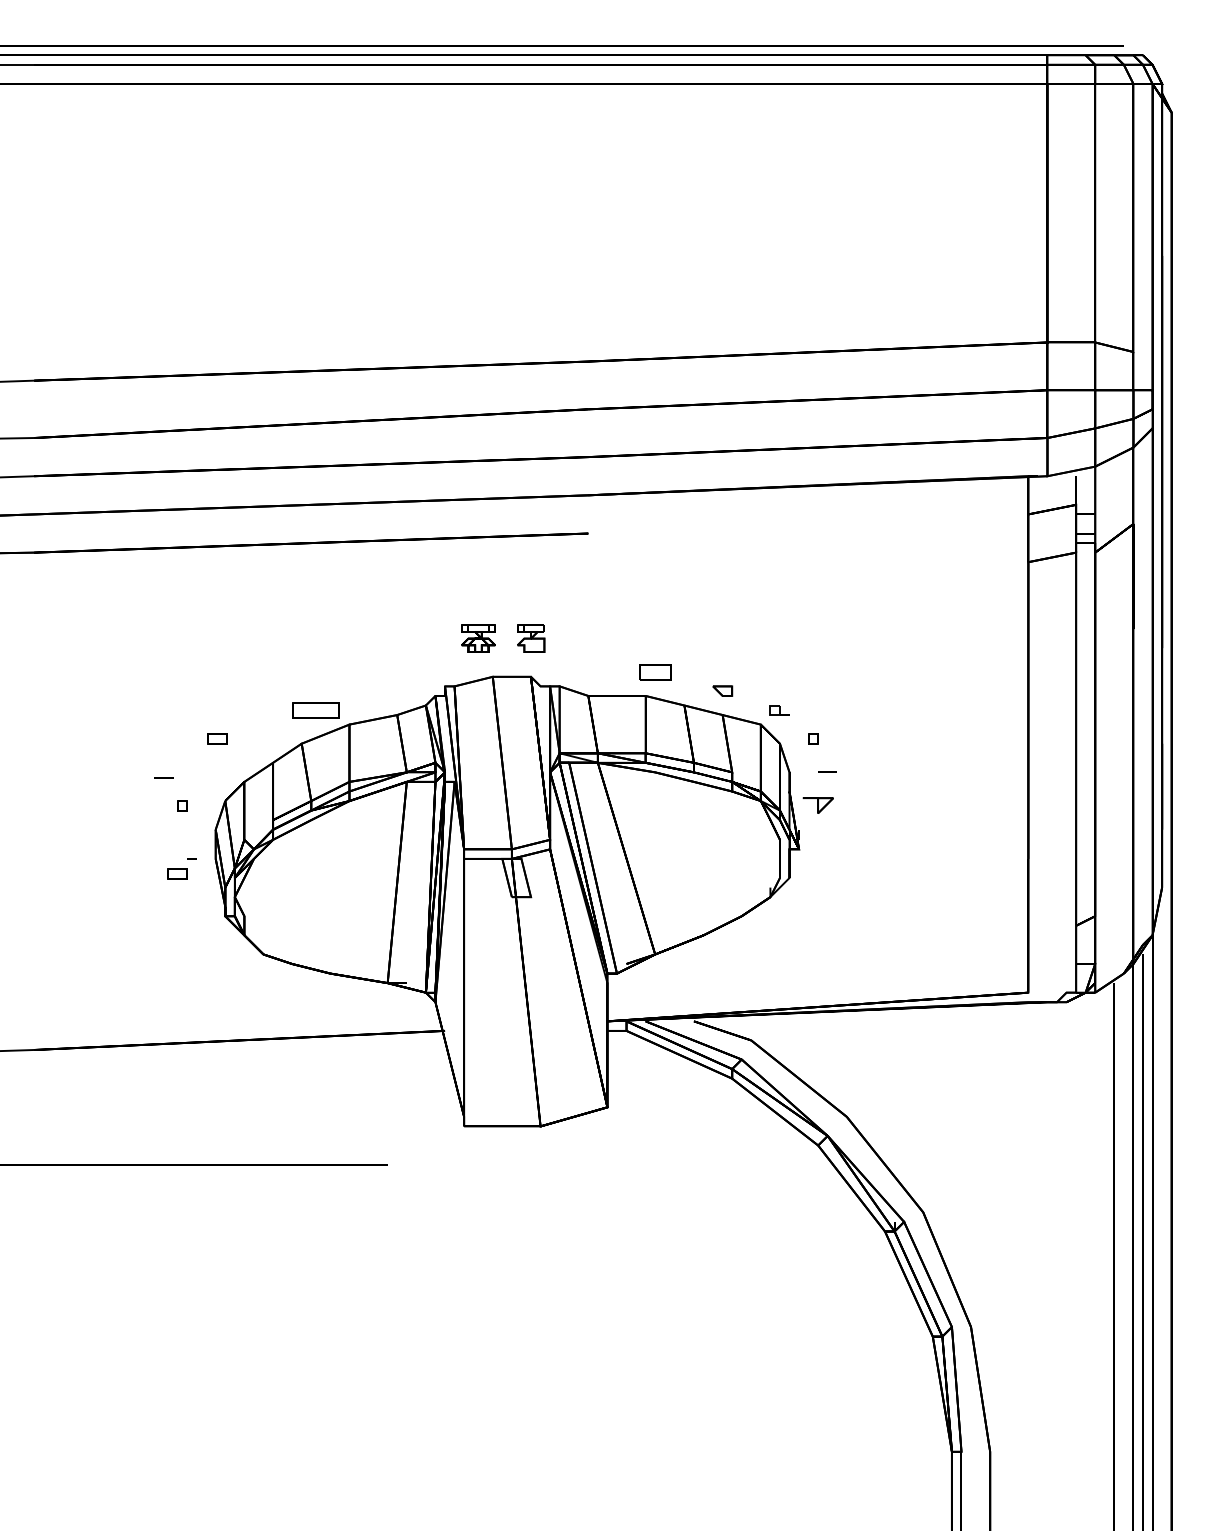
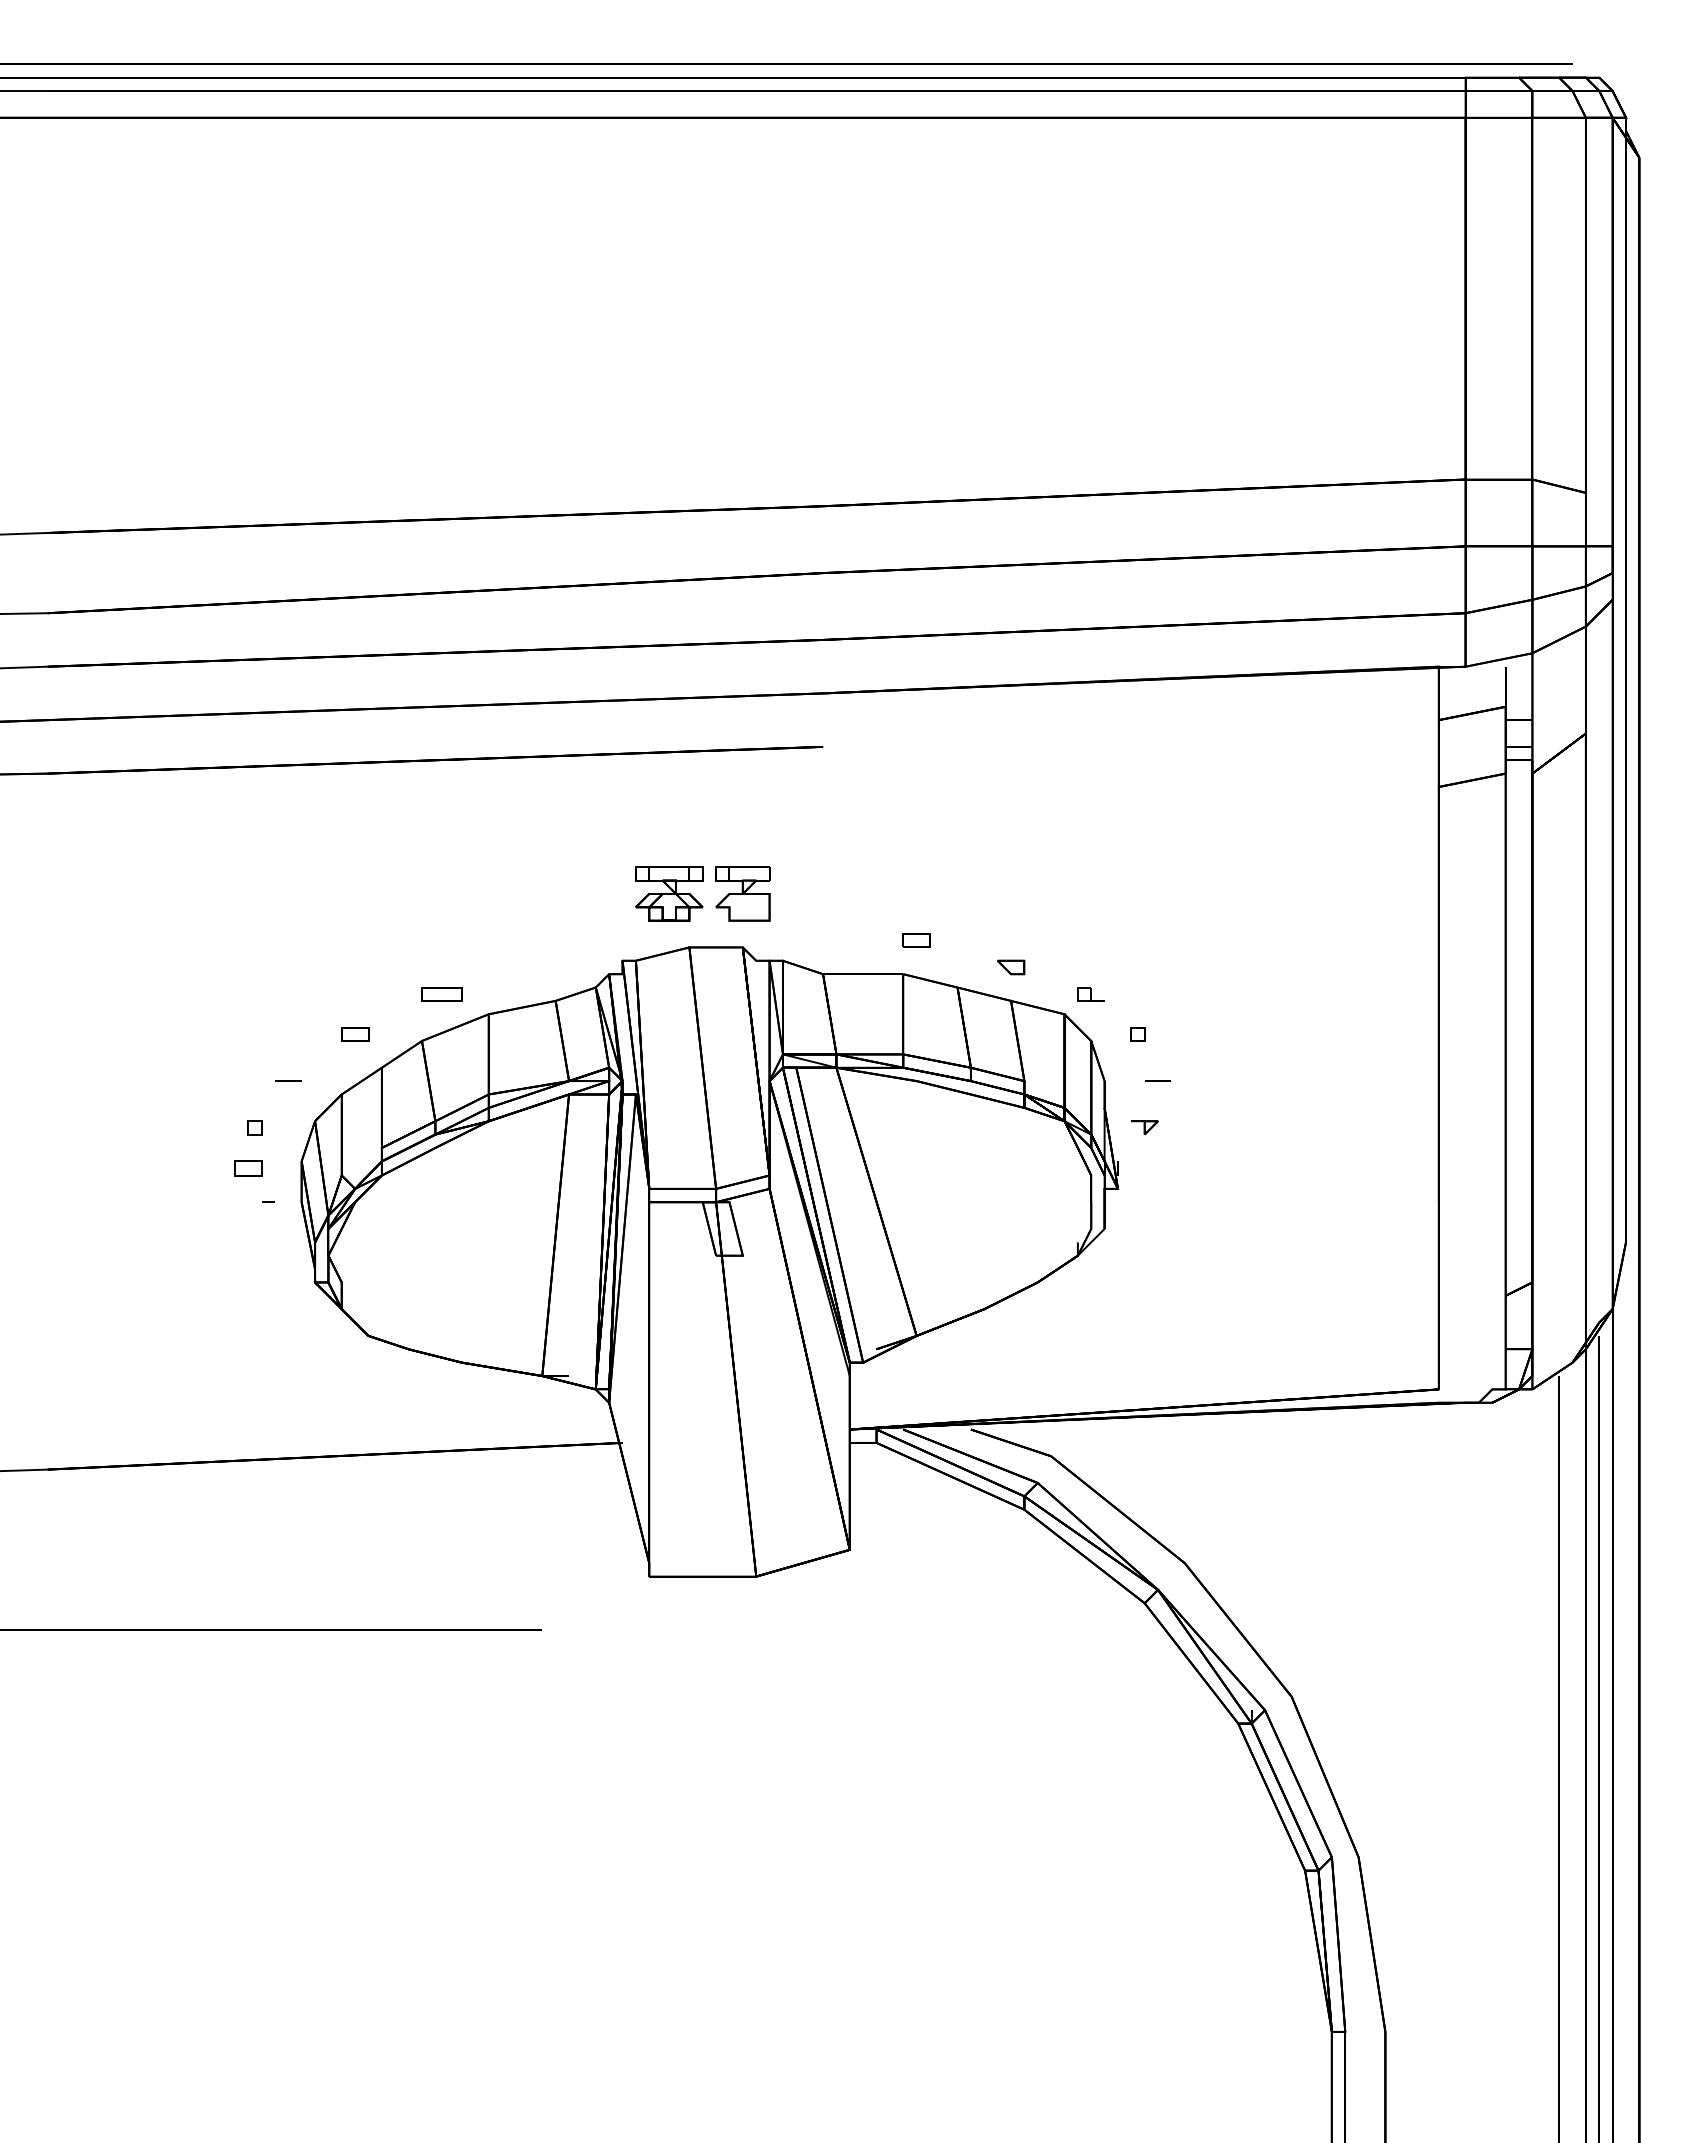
part: (478, 638) -> (669, 893), size x1.43
part: (530, 638) -> (742, 893), size x1.43
part: (655, 671) -> (916, 940), size x0.62
part: (315, 710) -> (441, 994), size x0.62
part: (217, 739) -> (355, 1034), moved
line: (164, 777) -> (288, 1080), moved
part: (818, 805) -> (1144, 1127), size x0.62
part: (177, 874) -> (248, 1168), moved

